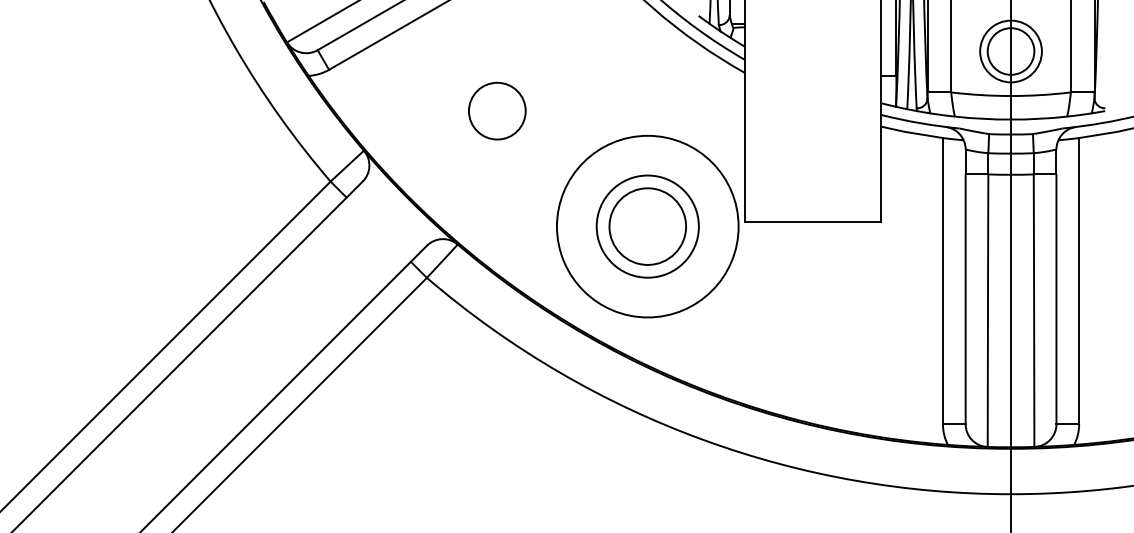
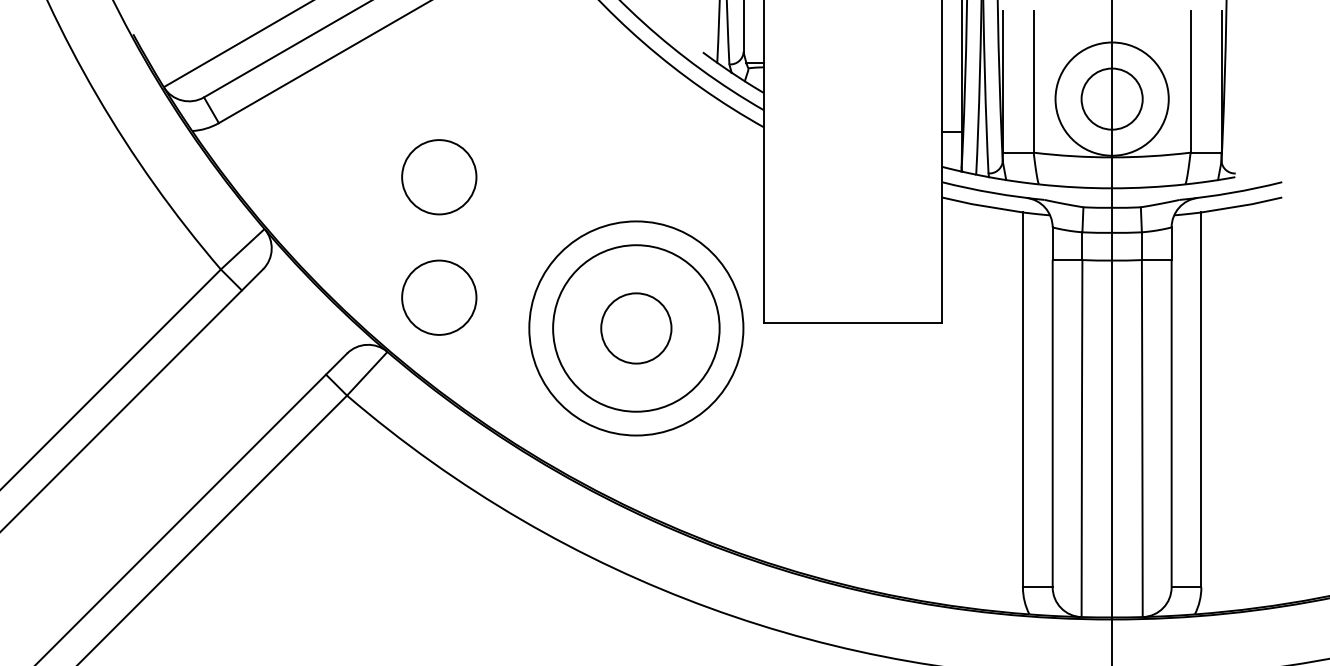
circle: (1010, 51) -> (1111, 99), size x1.4
circle: (497, 202) -> (439, 296), added
circle: (647, 226) -> (635, 328), size x0.7
circle: (647, 226) -> (635, 328), size x0.7
circle: (647, 226) -> (635, 328), size x1.6

